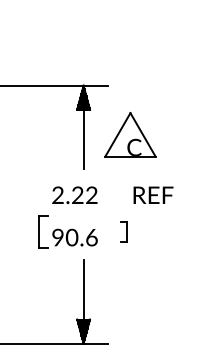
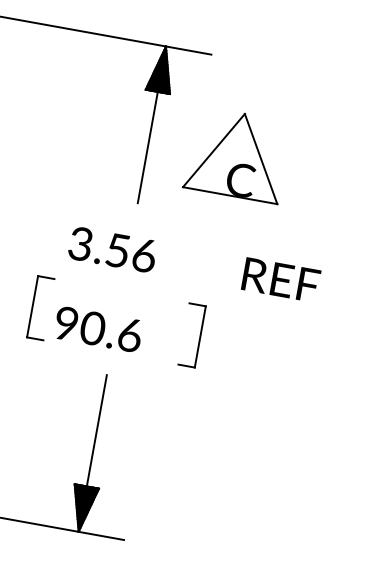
text: (153, 194) -> (281, 278), moved
text: (74, 195) -> (111, 250), 2.22 -> 3.56
part: (123, 231) -> (191, 334), size x1.67

